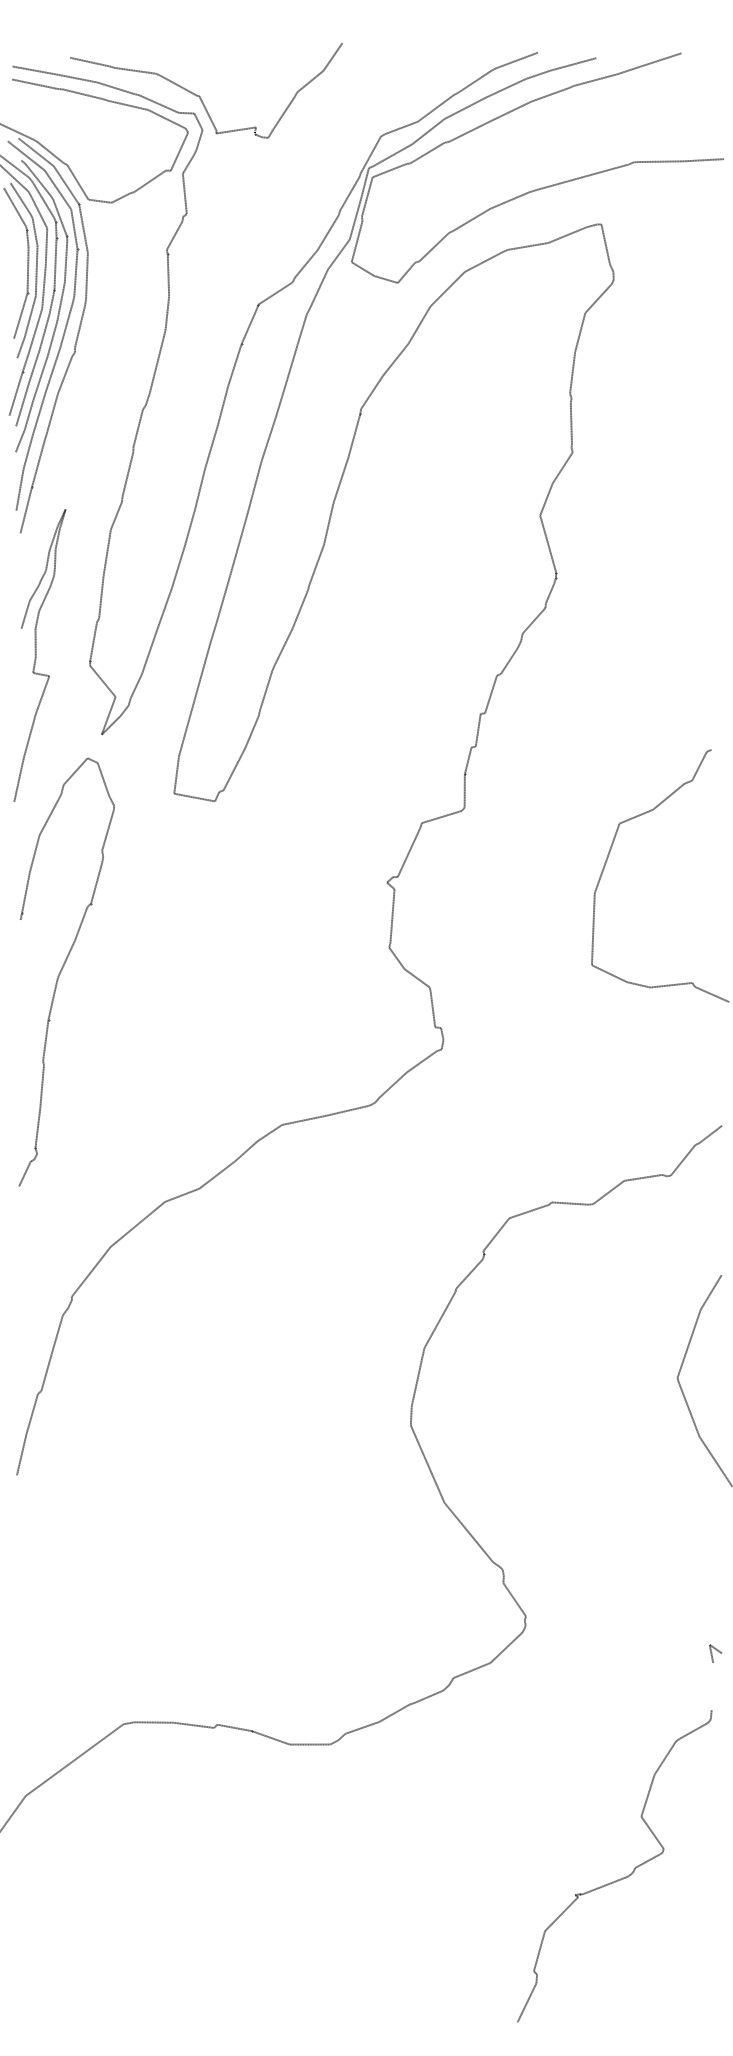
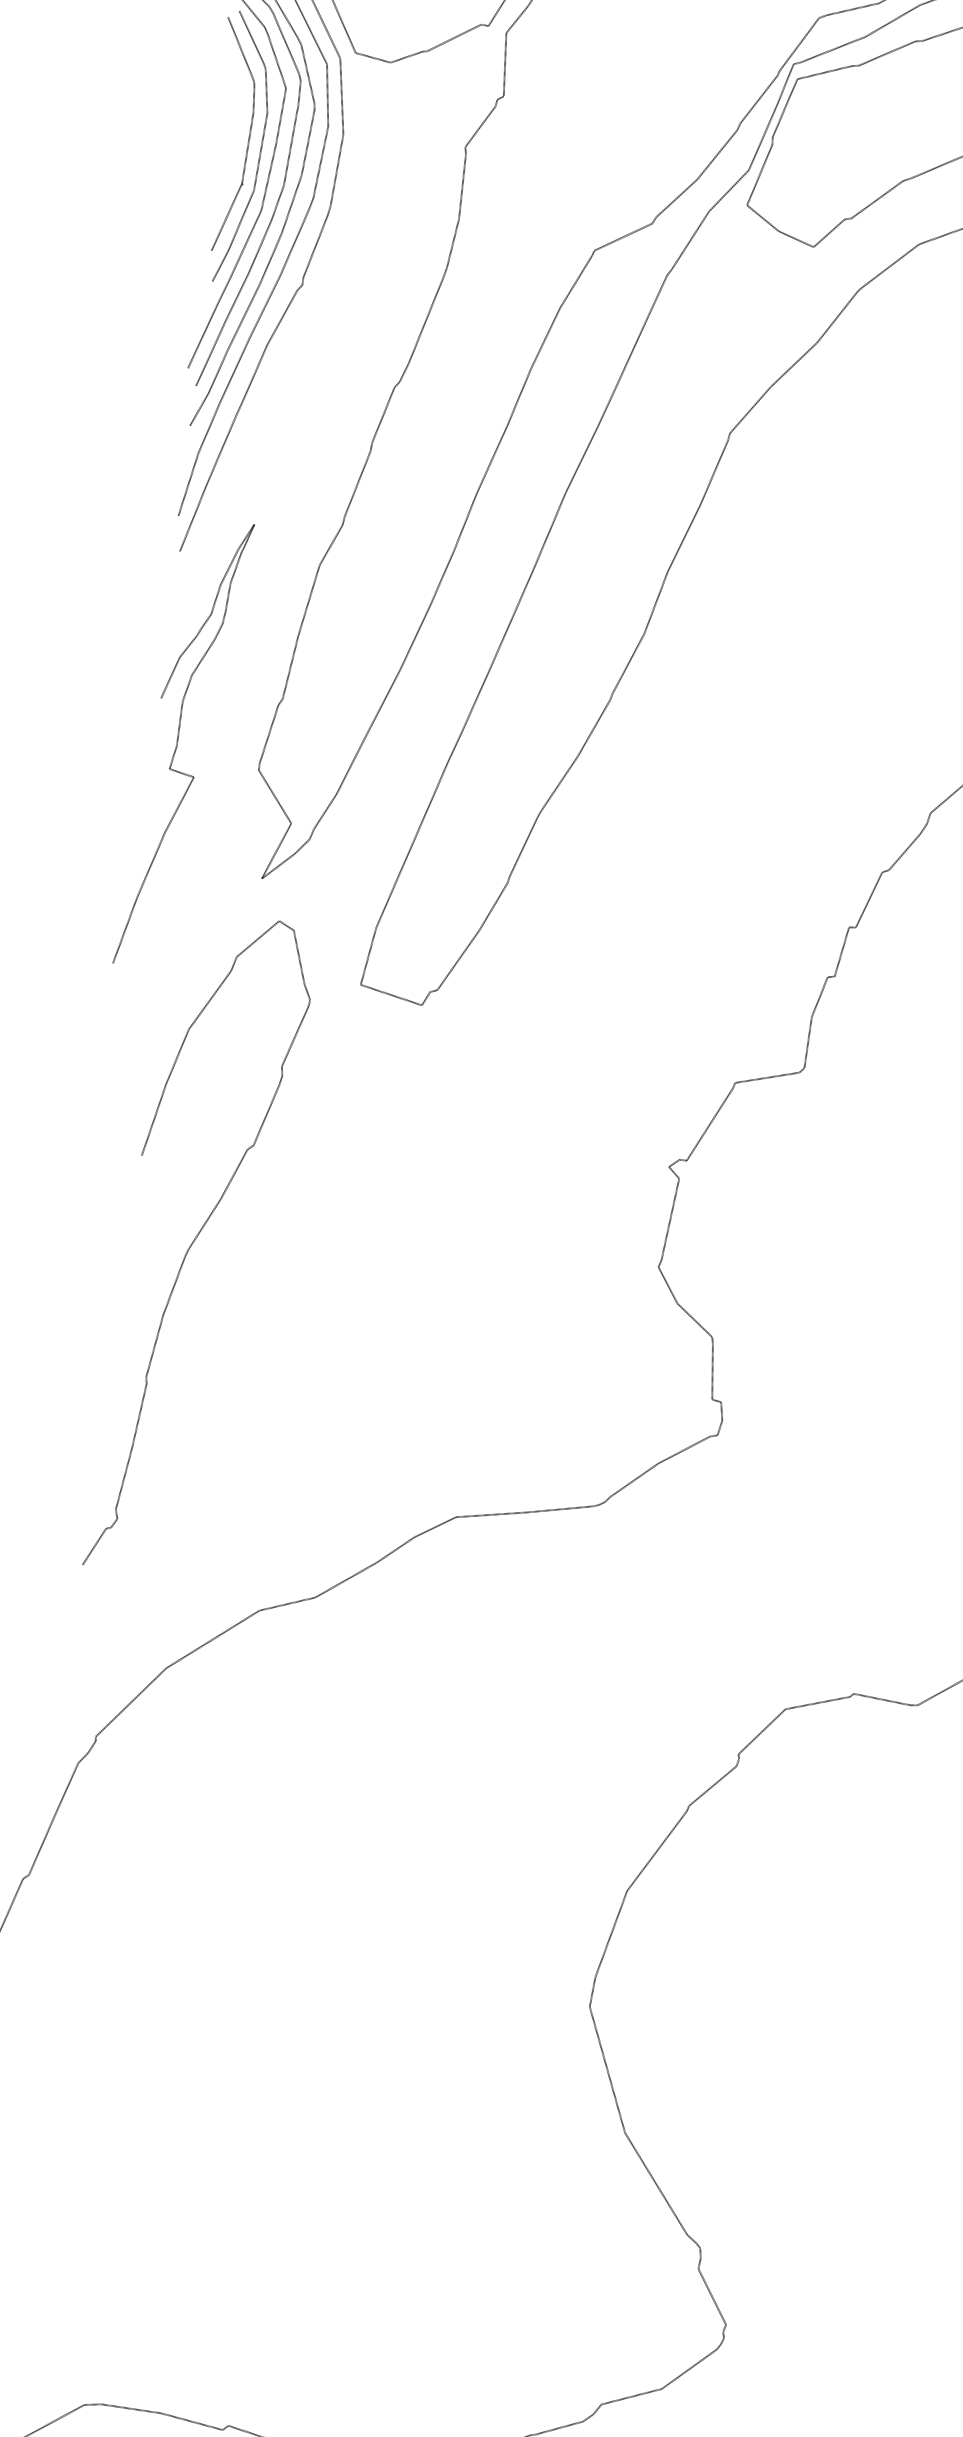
curve: (62, 970) -> (195, 1242), moved

